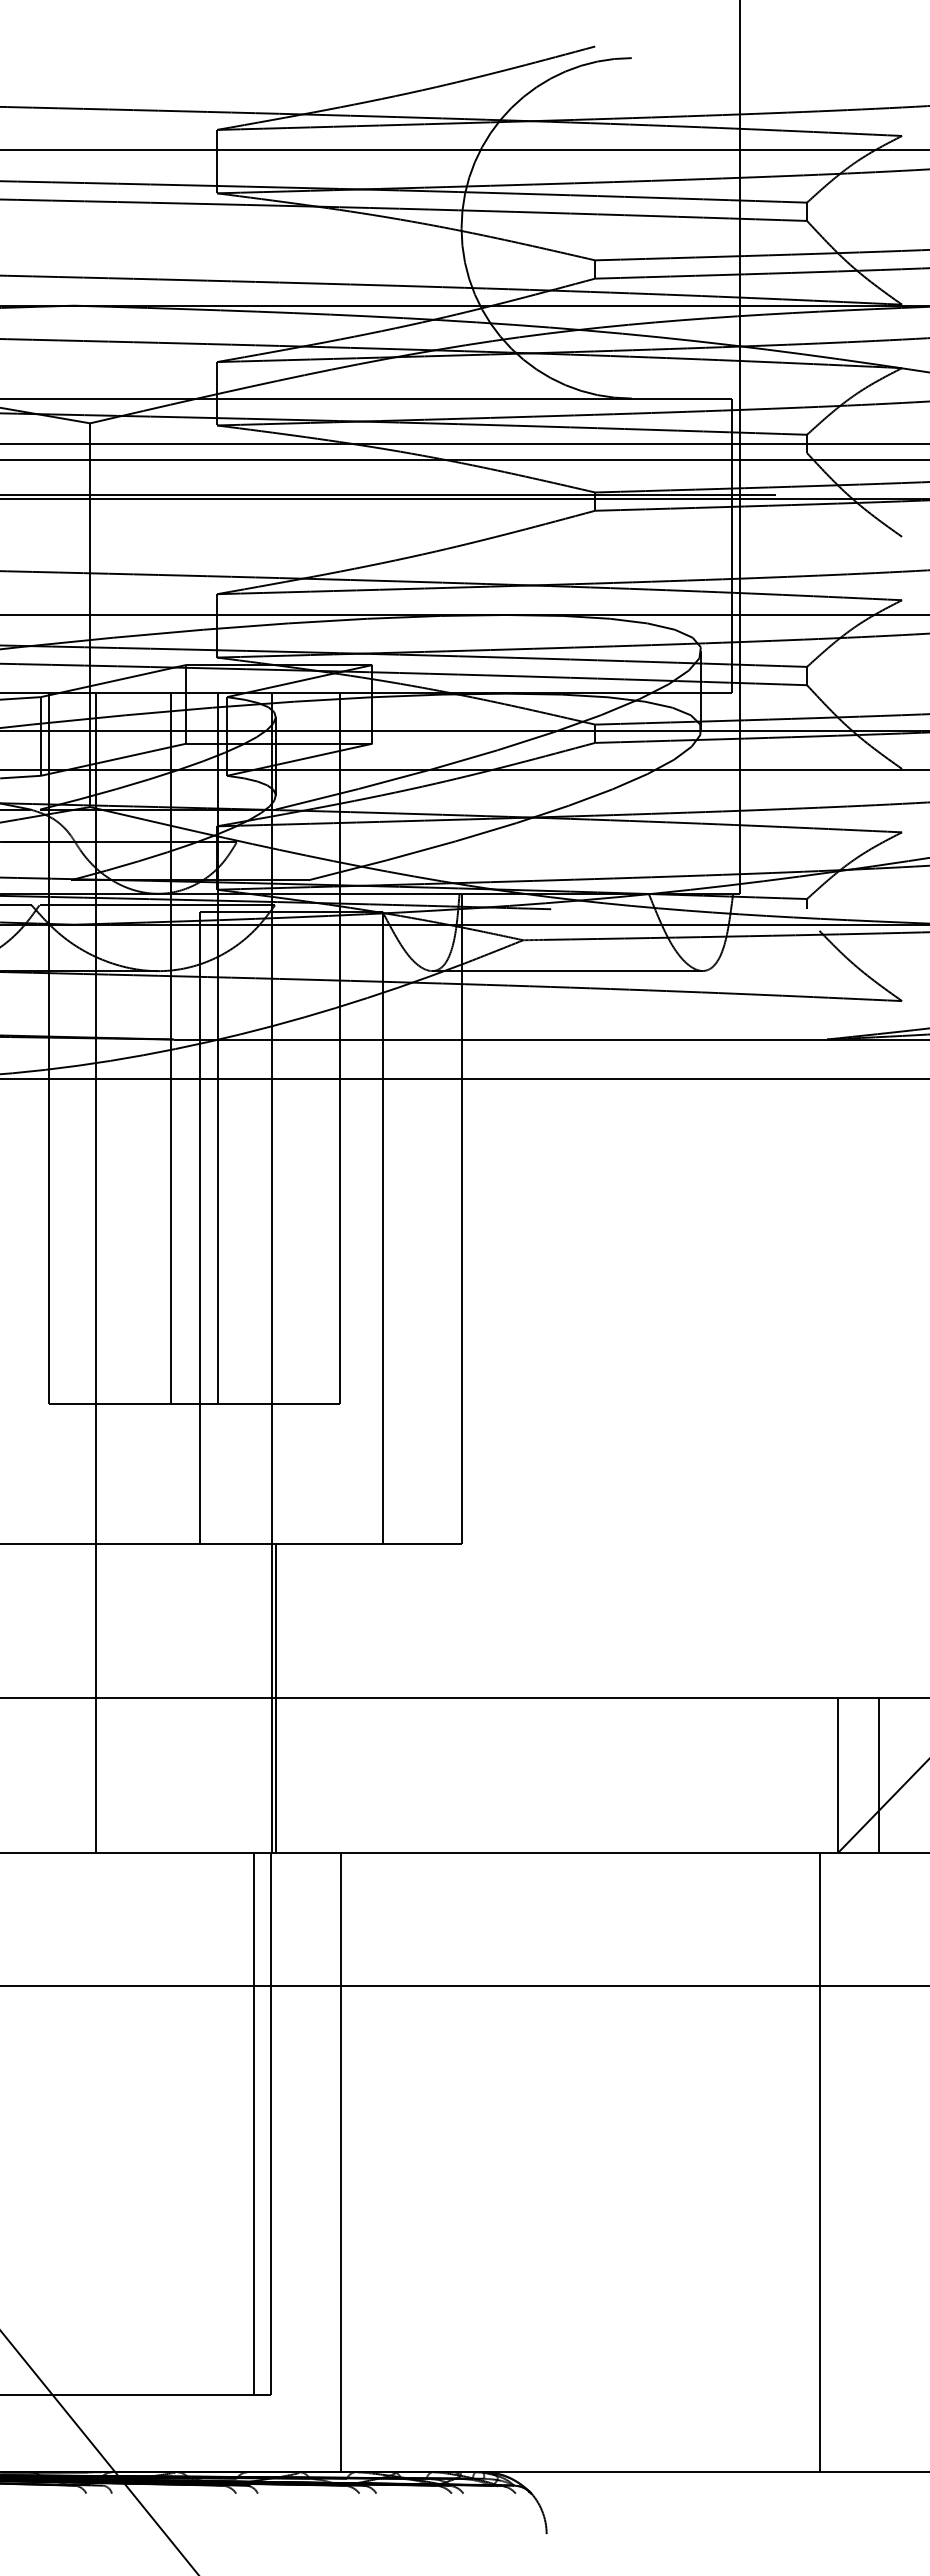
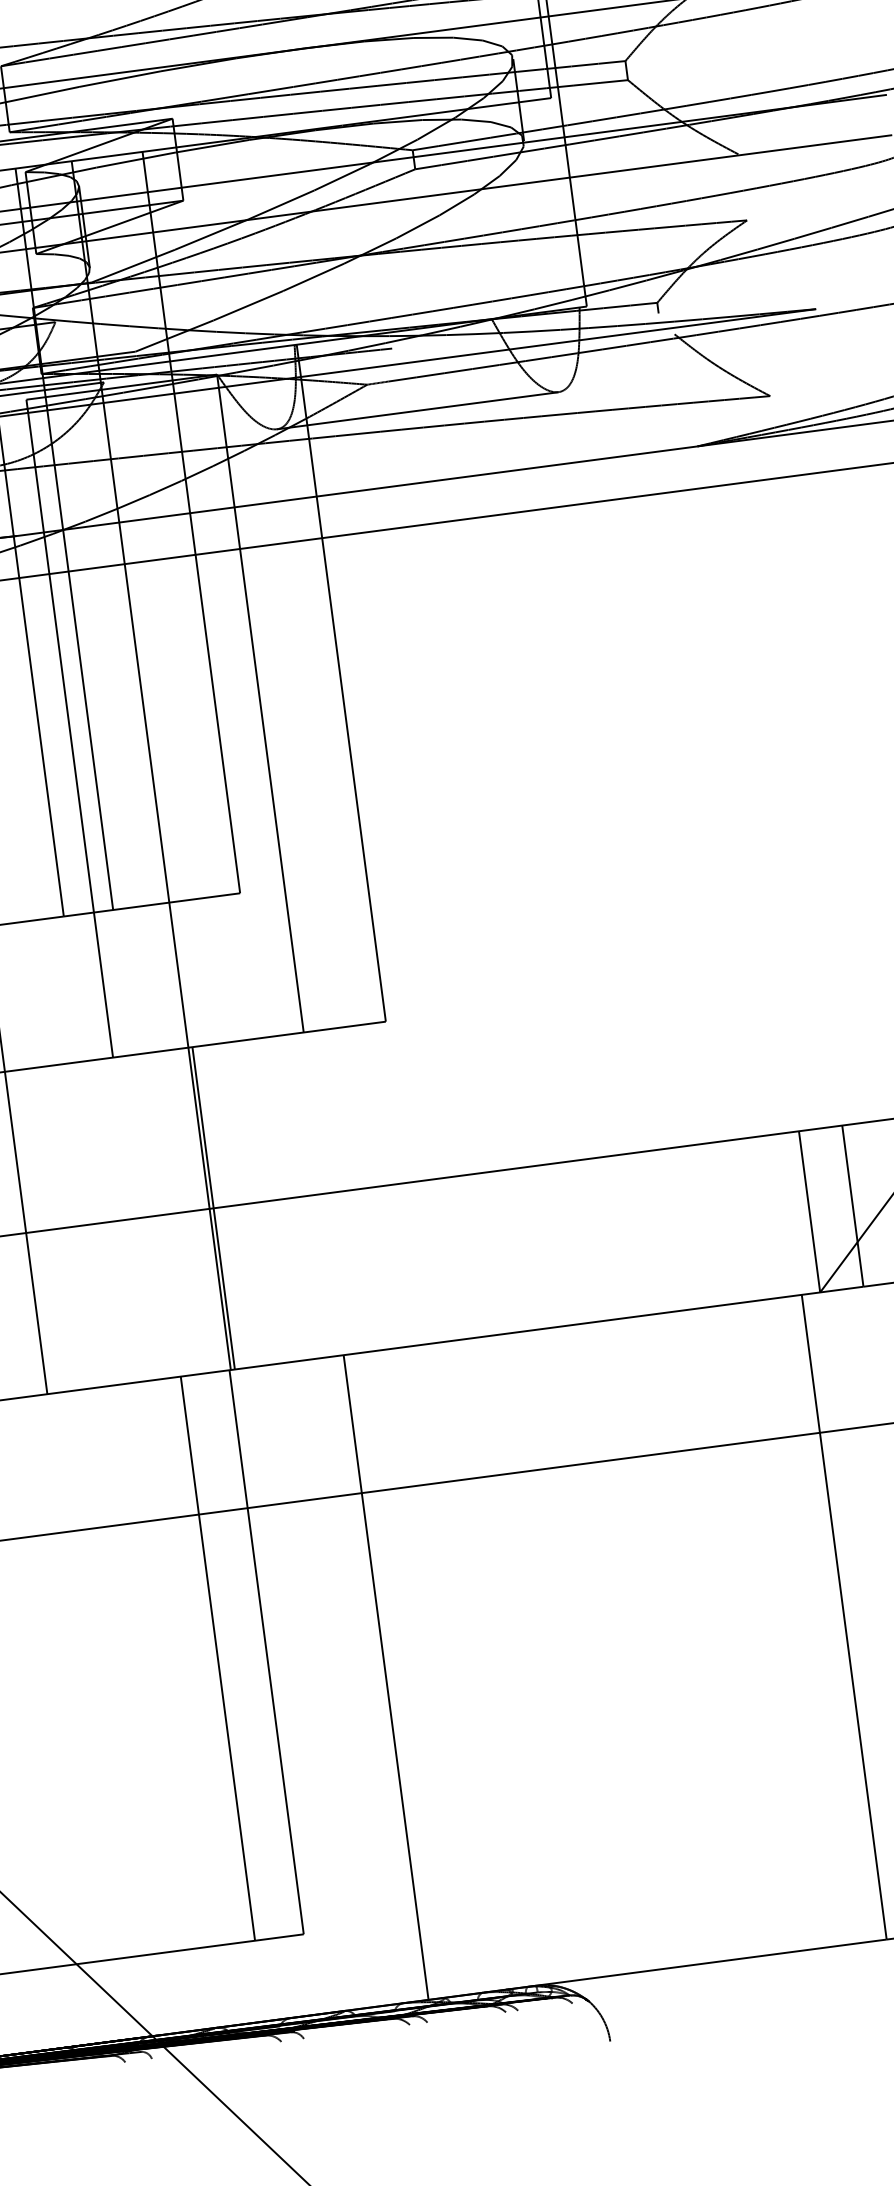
line: (253, 2123) -> (217, 1658), moved
line: (341, 2162) -> (386, 1677), moved

